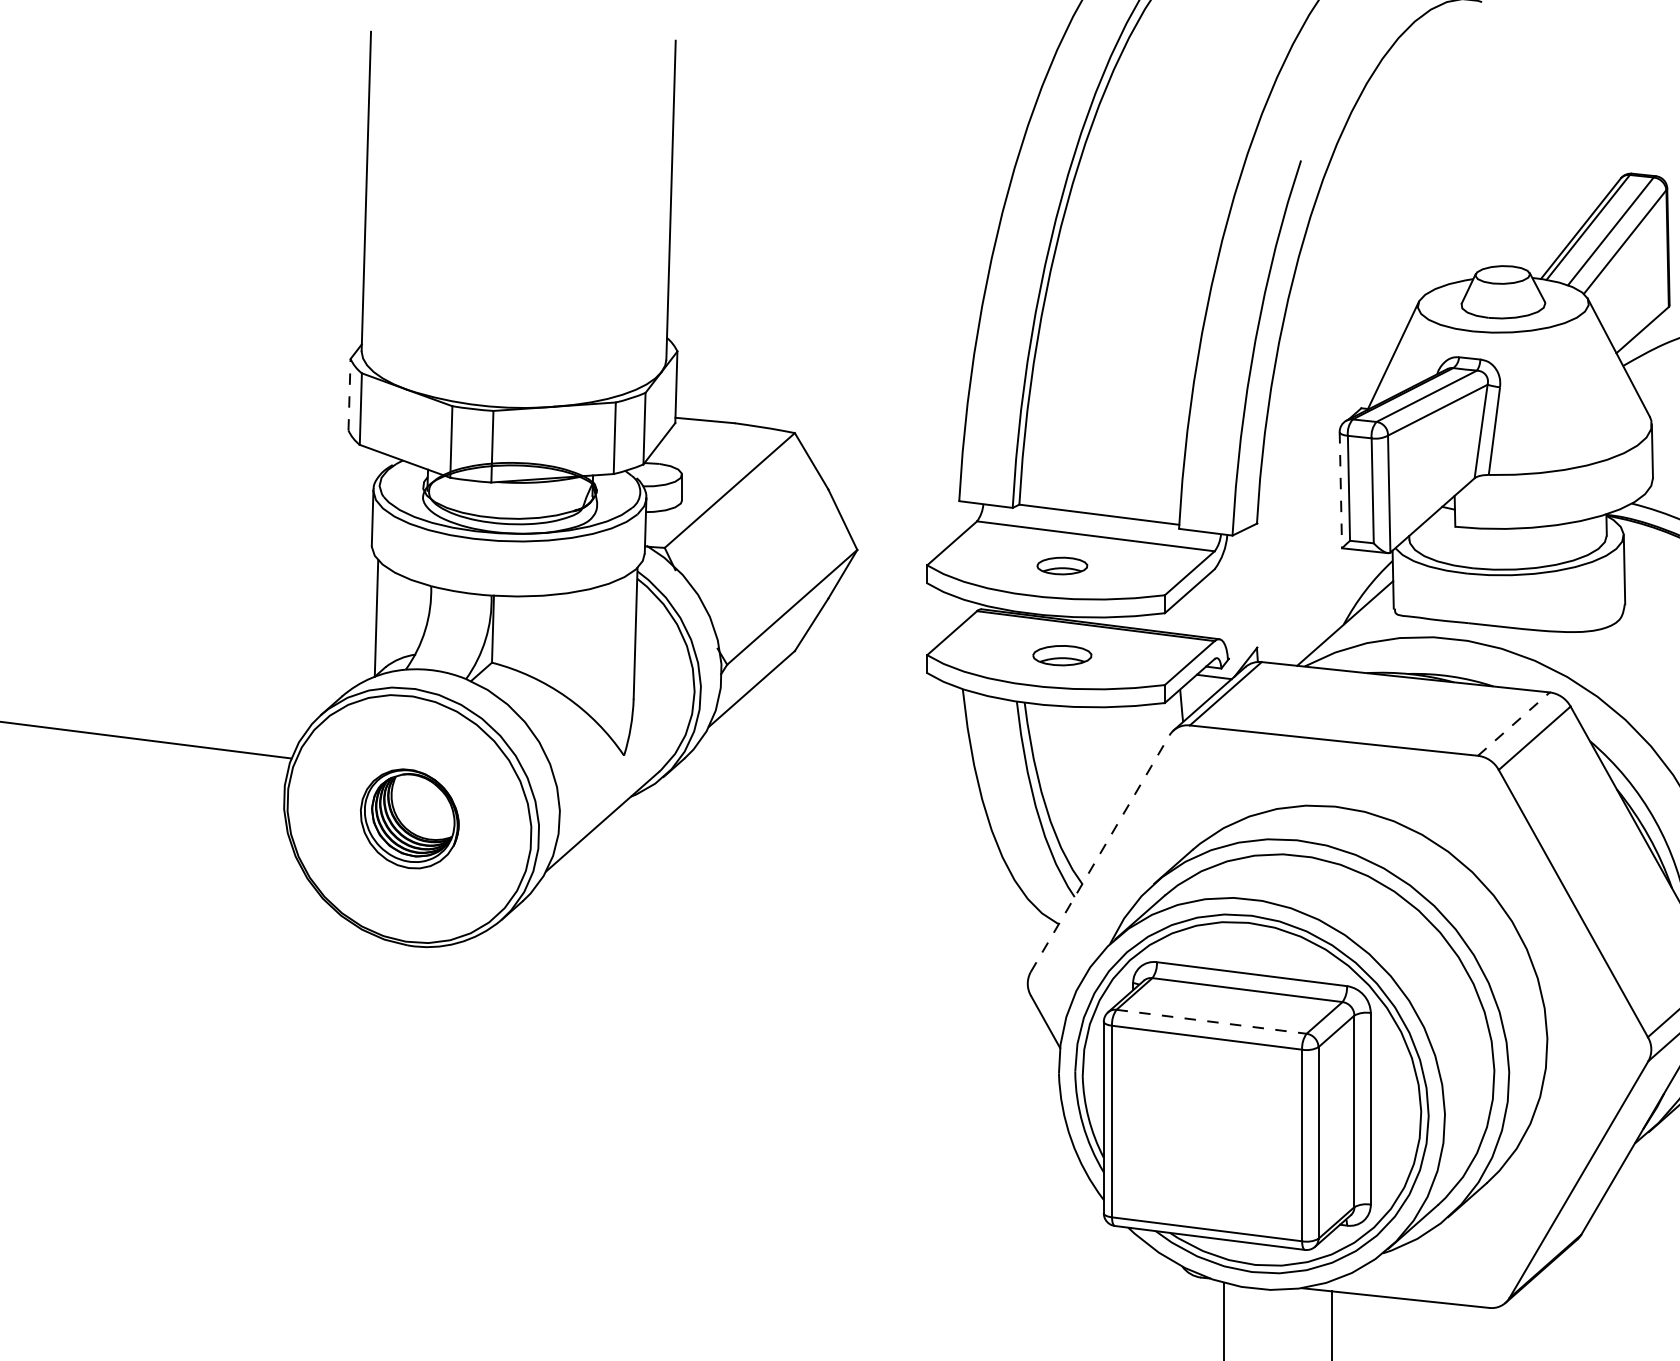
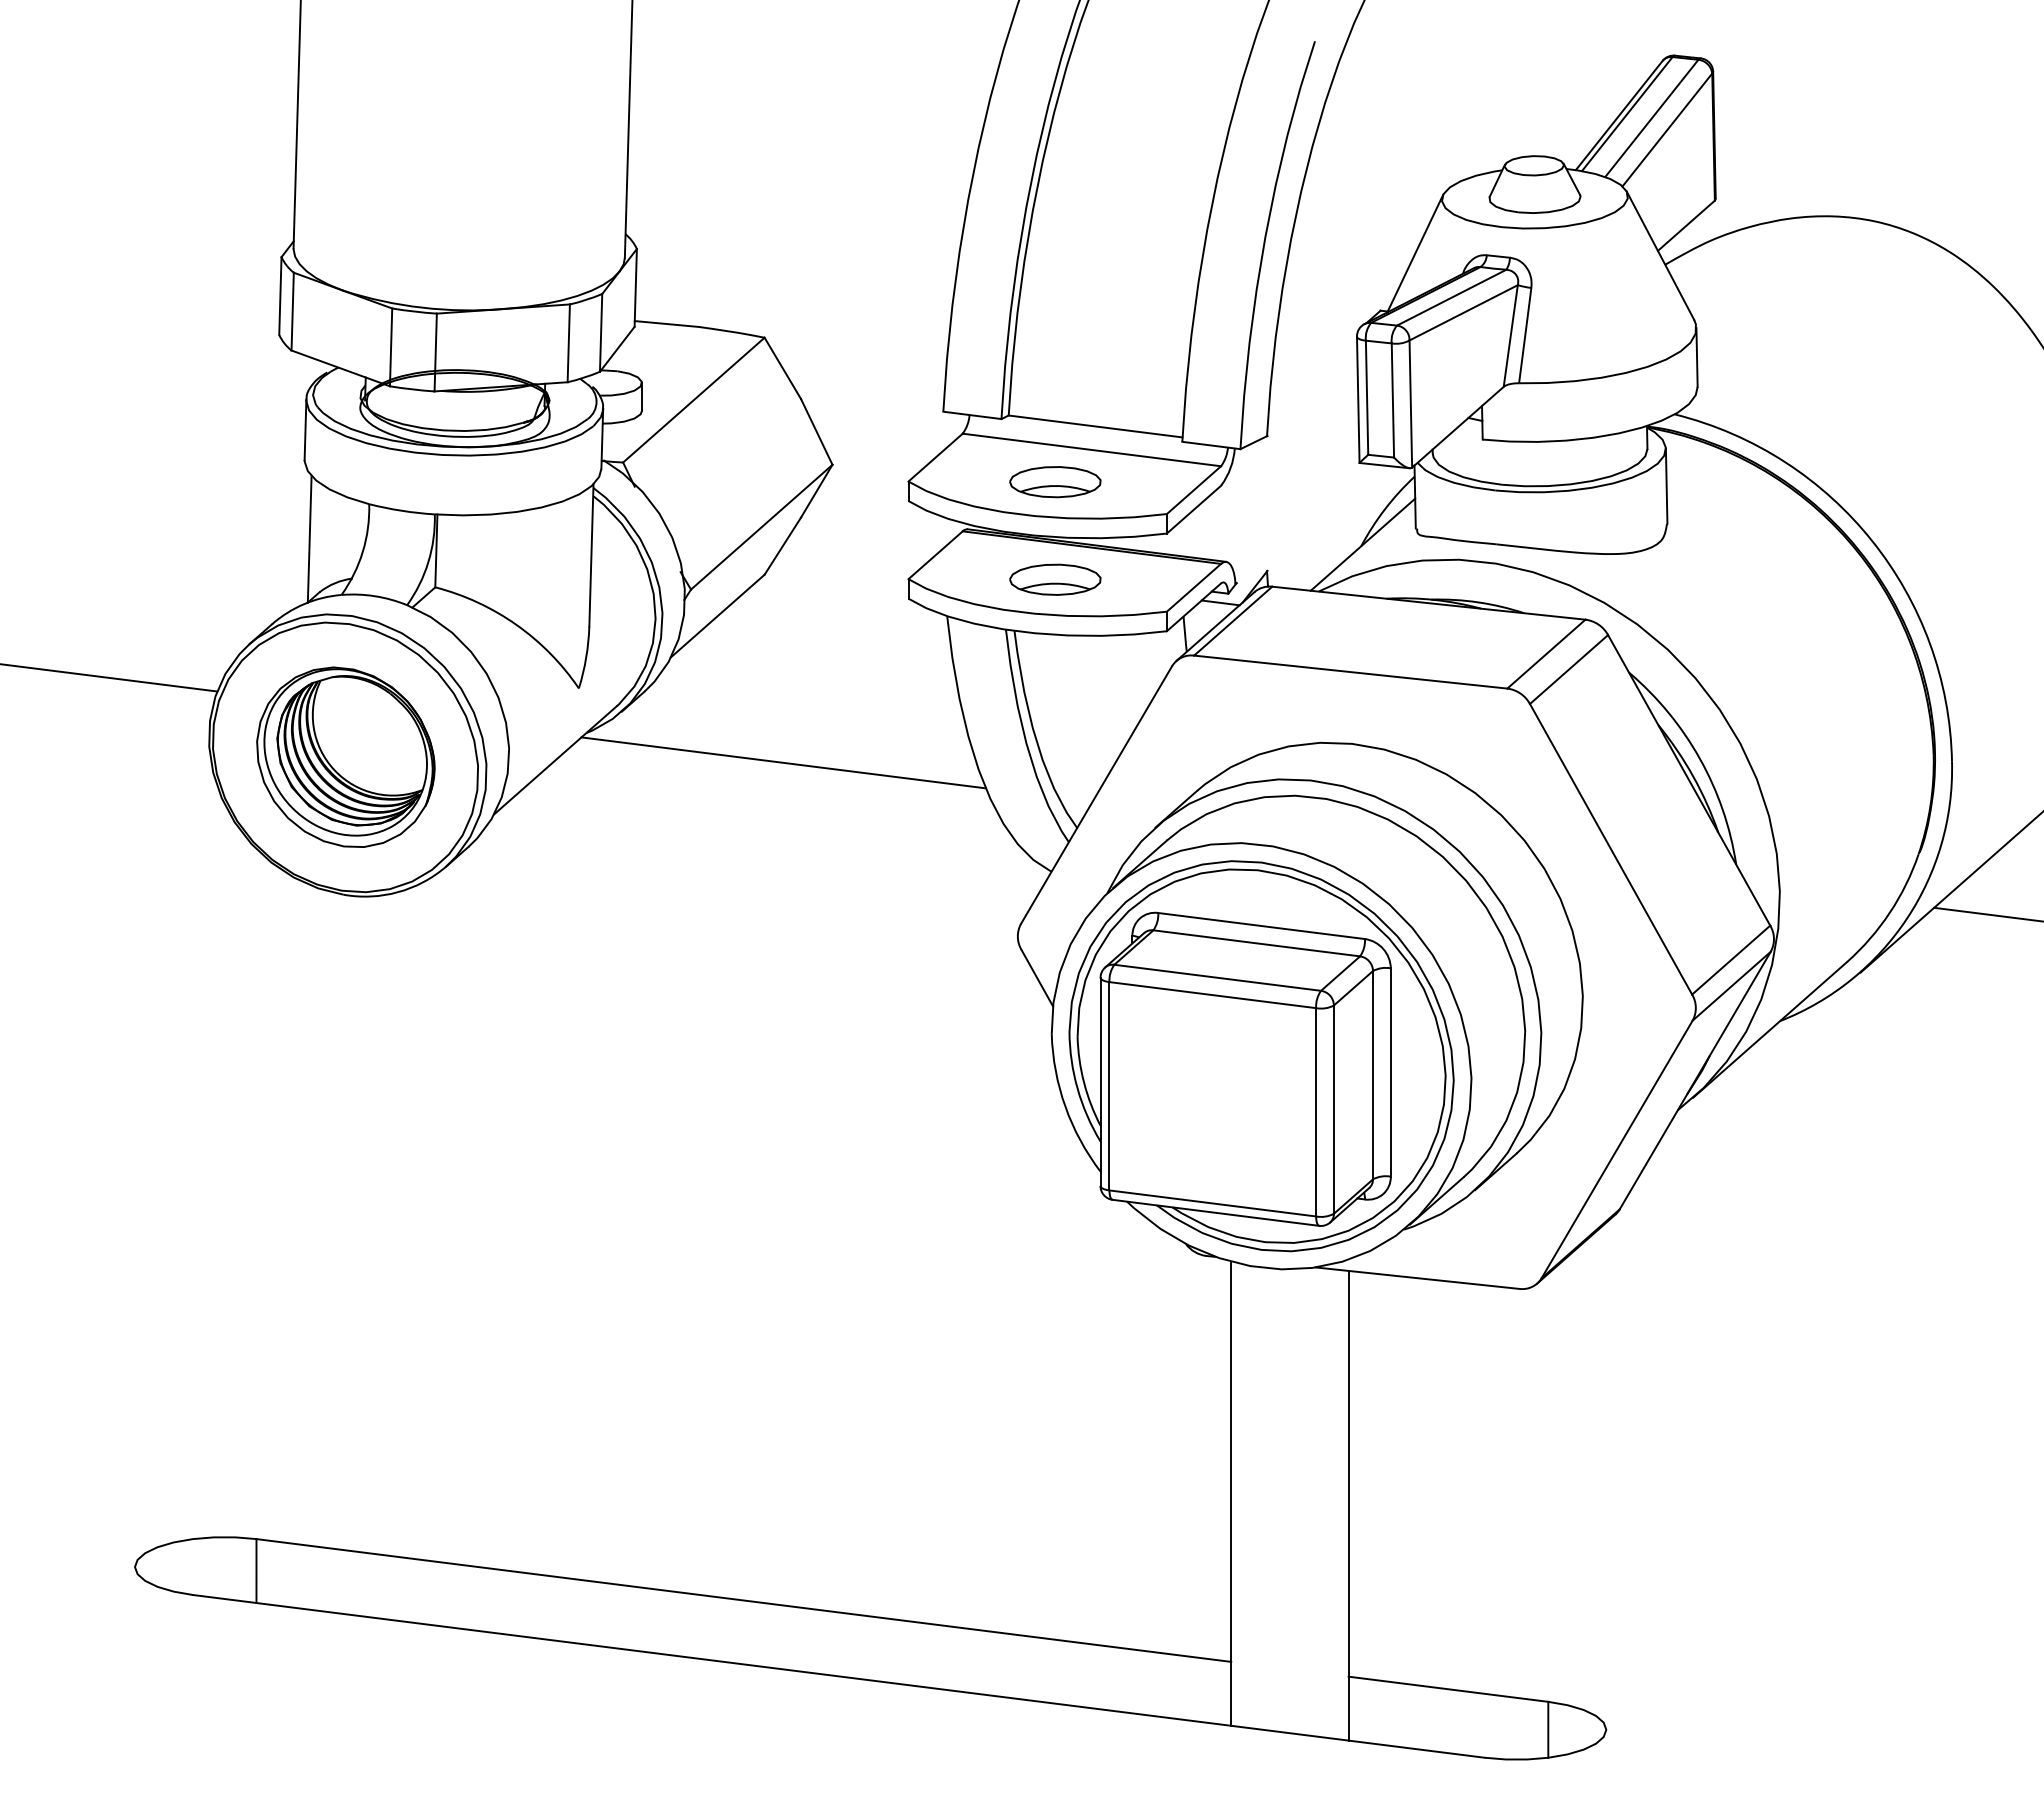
line: (349, 395) -> (280, 296), dashed -> solid
line: (1341, 490) -> (1358, 400), dashed -> solid
part: (1062, 566) -> (1055, 482), size x1.67
part: (1062, 655) -> (1055, 579), size x1.43
line: (1513, 723) -> (1546, 653), dashed -> solid
part: (409, 818) -> (345, 756), size x1.67
line: (812, 823) -> (783, 762), added
line: (1100, 853) -> (1096, 794), dashed -> solid
line: (1212, 1021) -> (1218, 977), dashed -> solid

